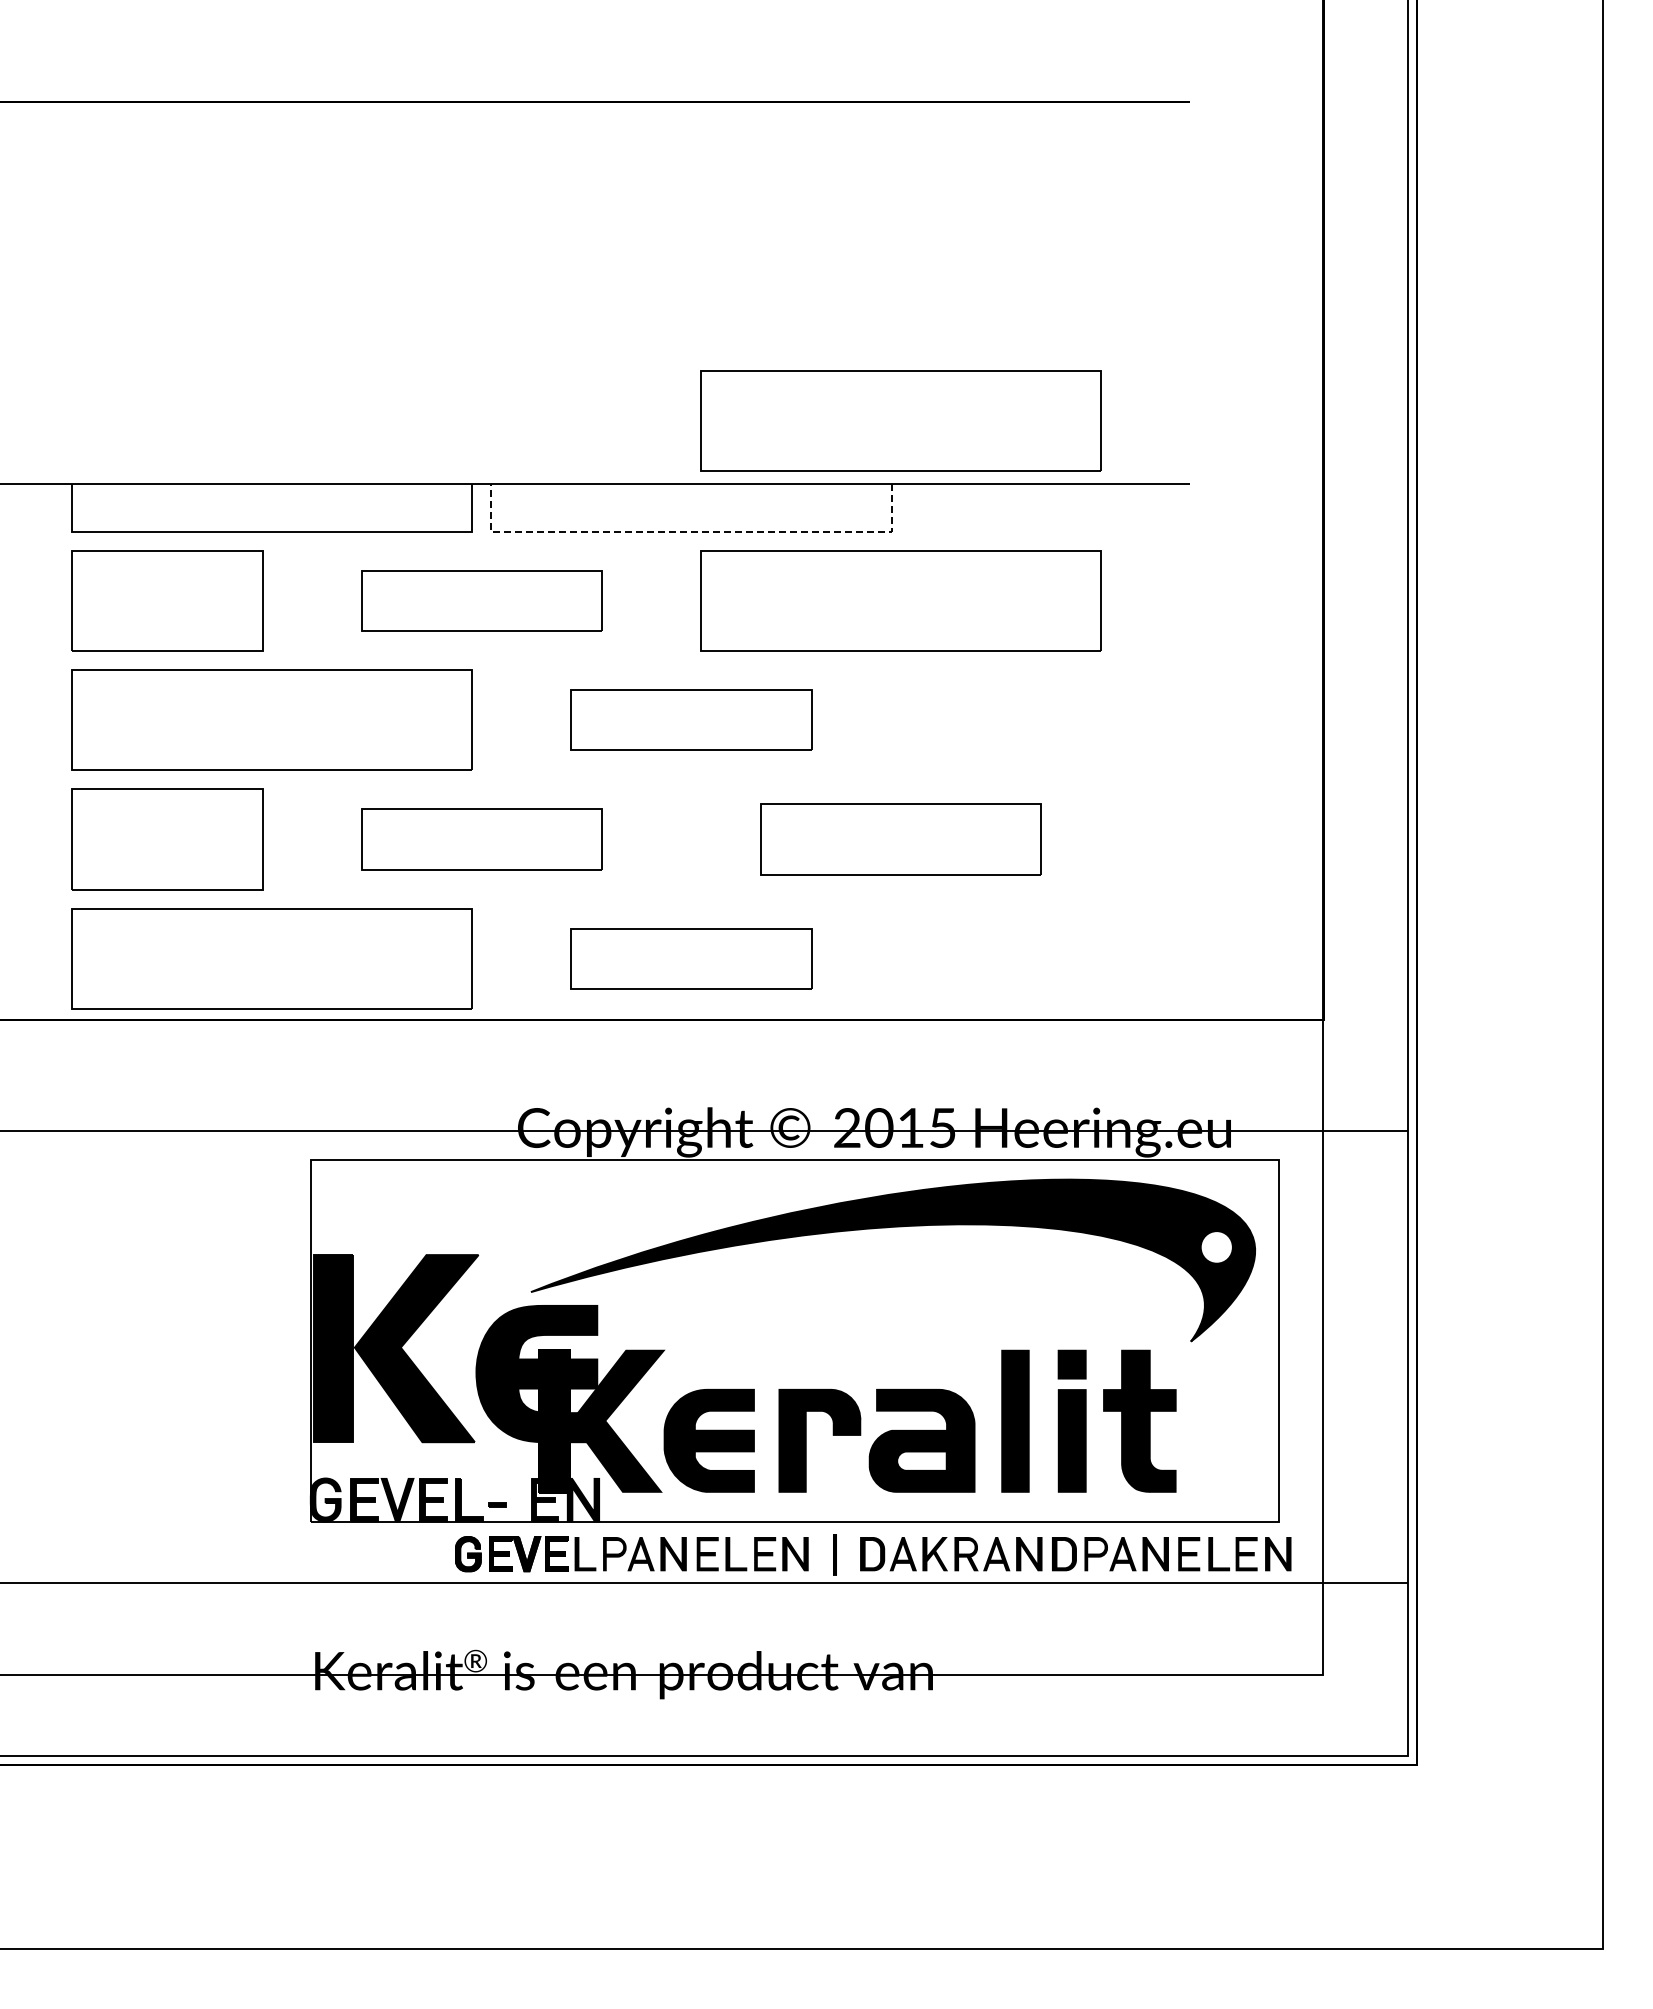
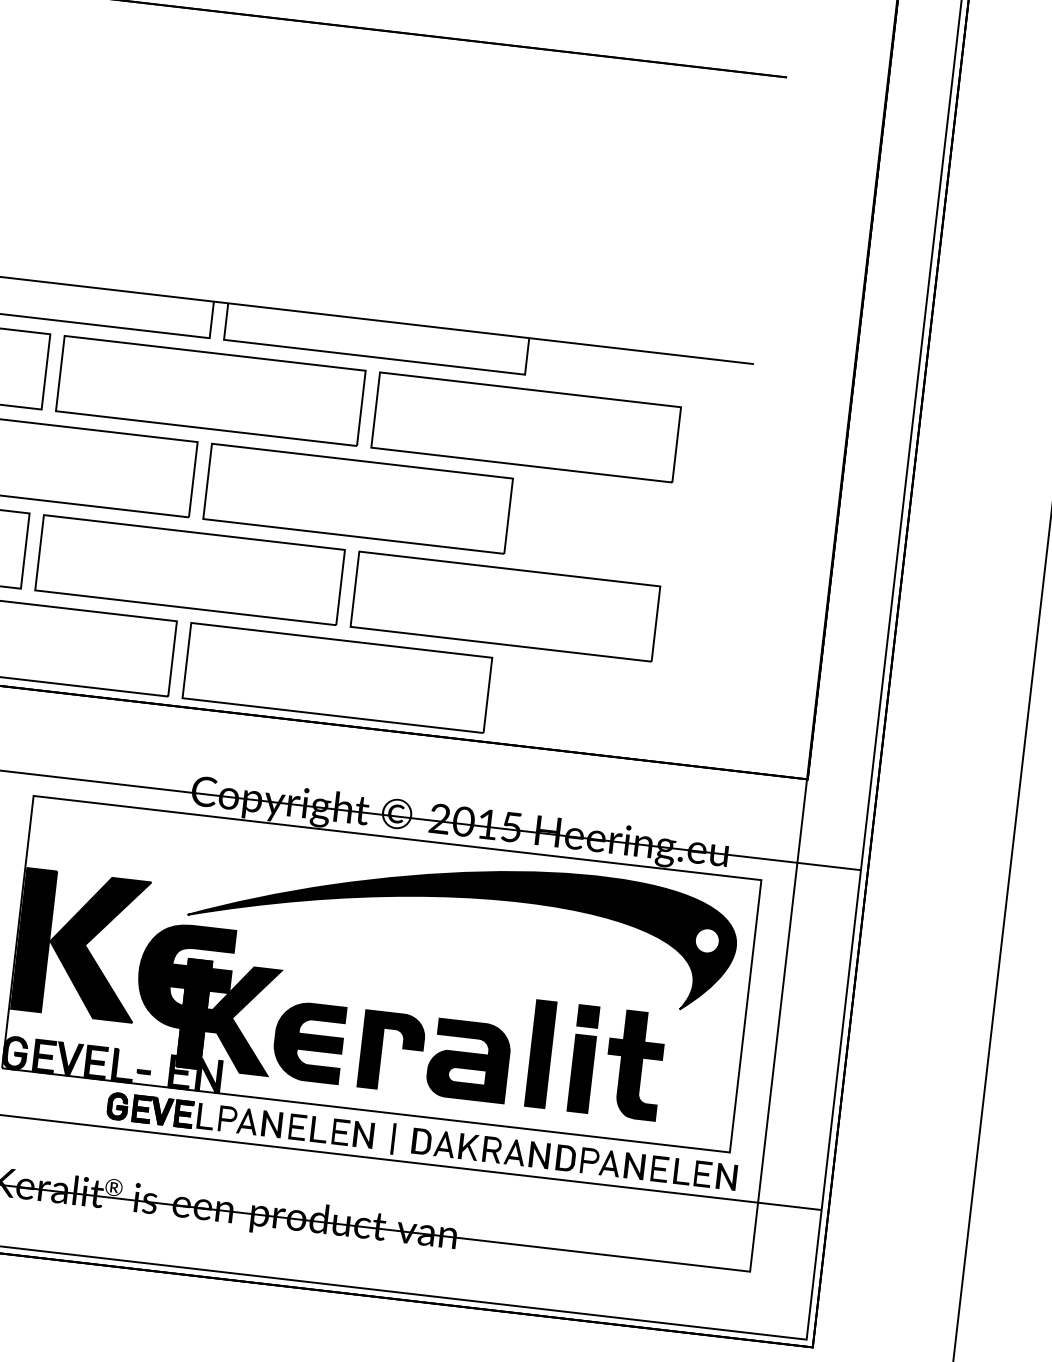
part: (900, 420) -> (541, 291), removed
line: (691, 532) -> (374, 357), dashed -> solid
part: (481, 600) -> (210, 390), size x1.67
part: (691, 719) -> (358, 498), size x1.67
part: (481, 839) -> (189, 570), size x1.67
part: (900, 839) -> (504, 606), size x1.43
part: (691, 958) -> (337, 677), size x1.67

